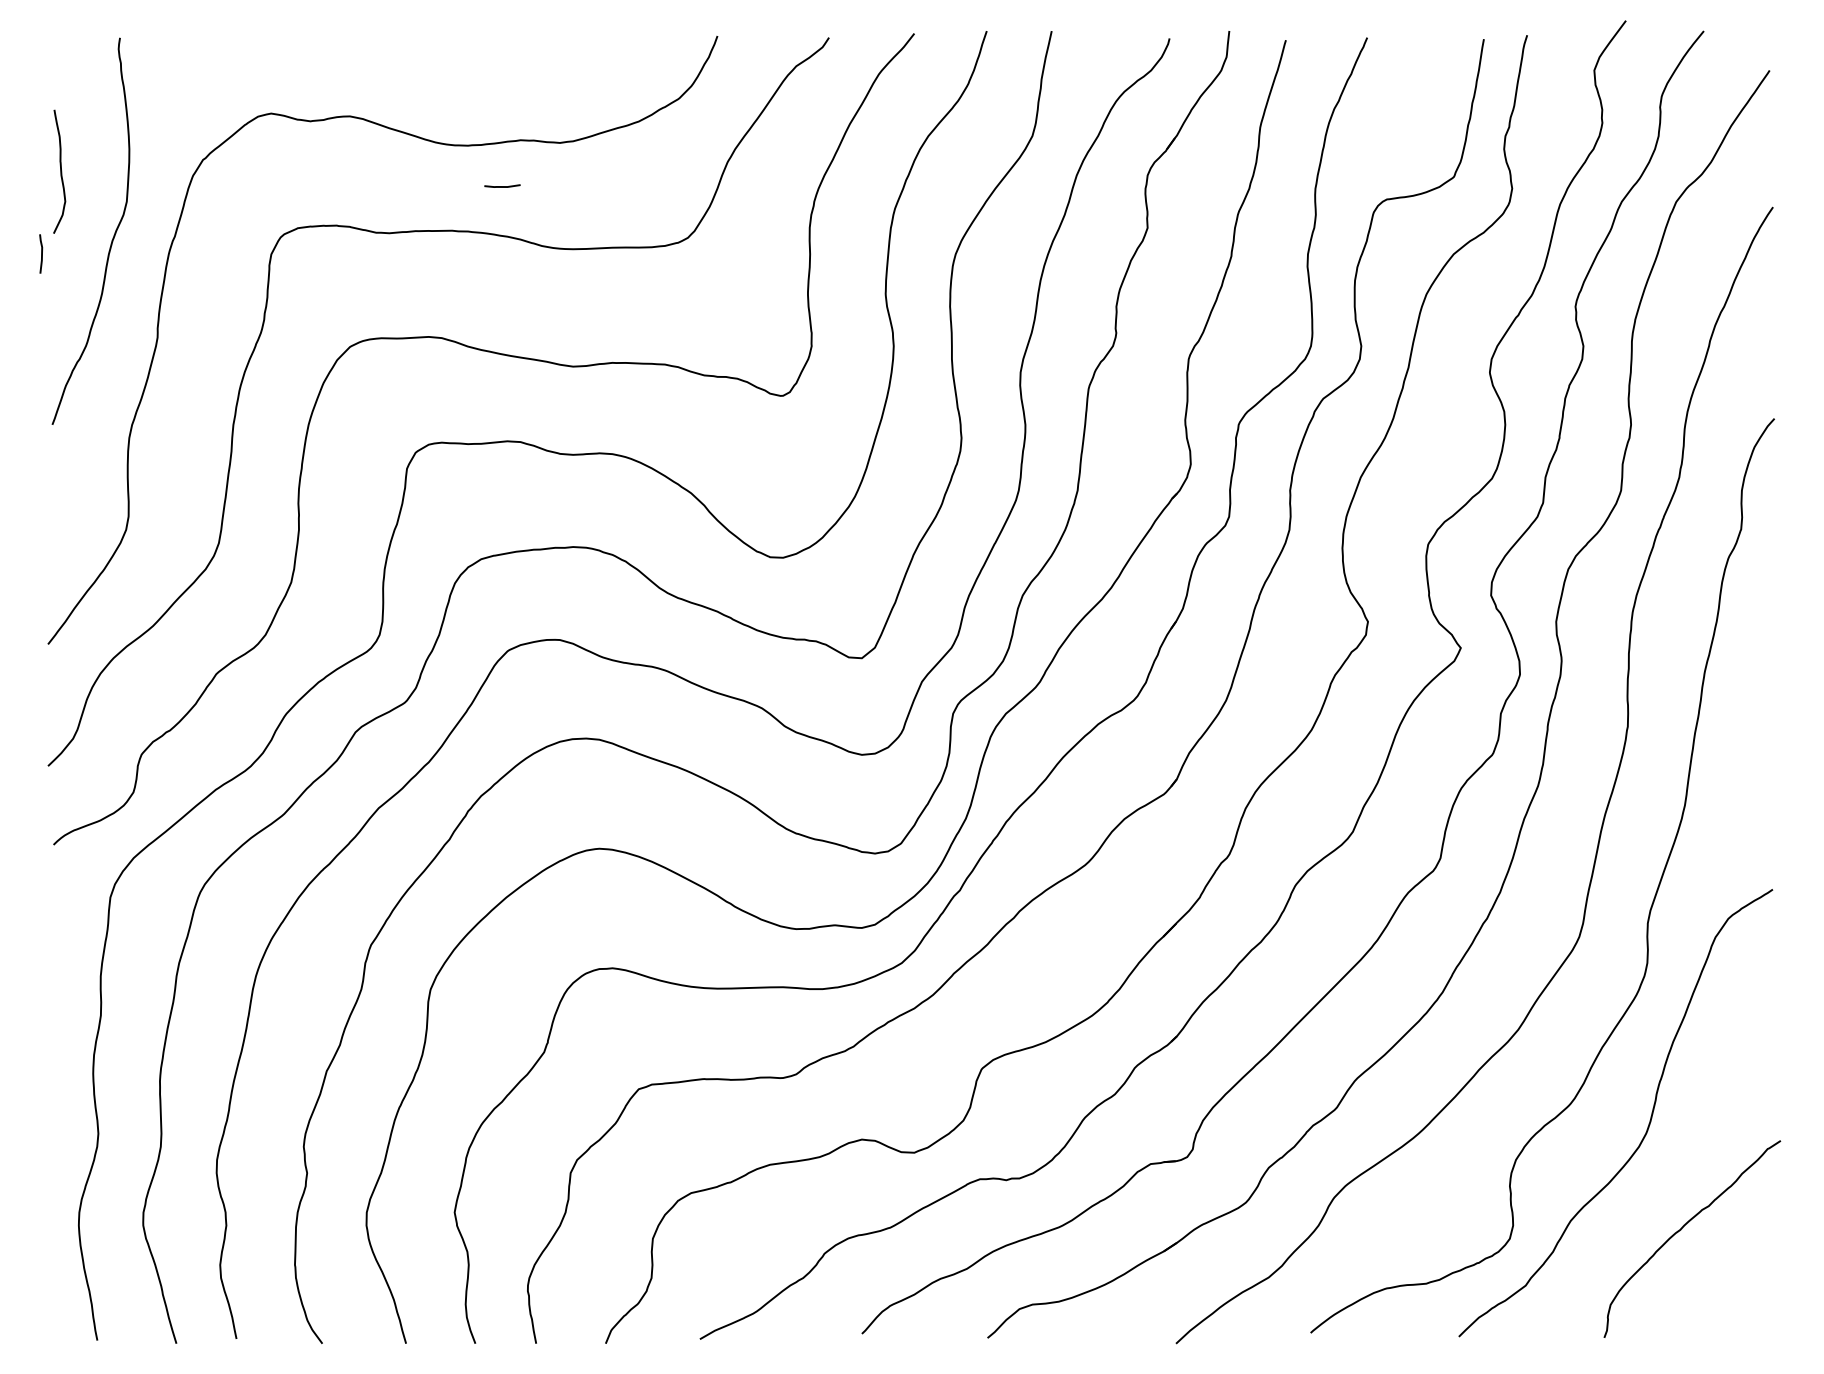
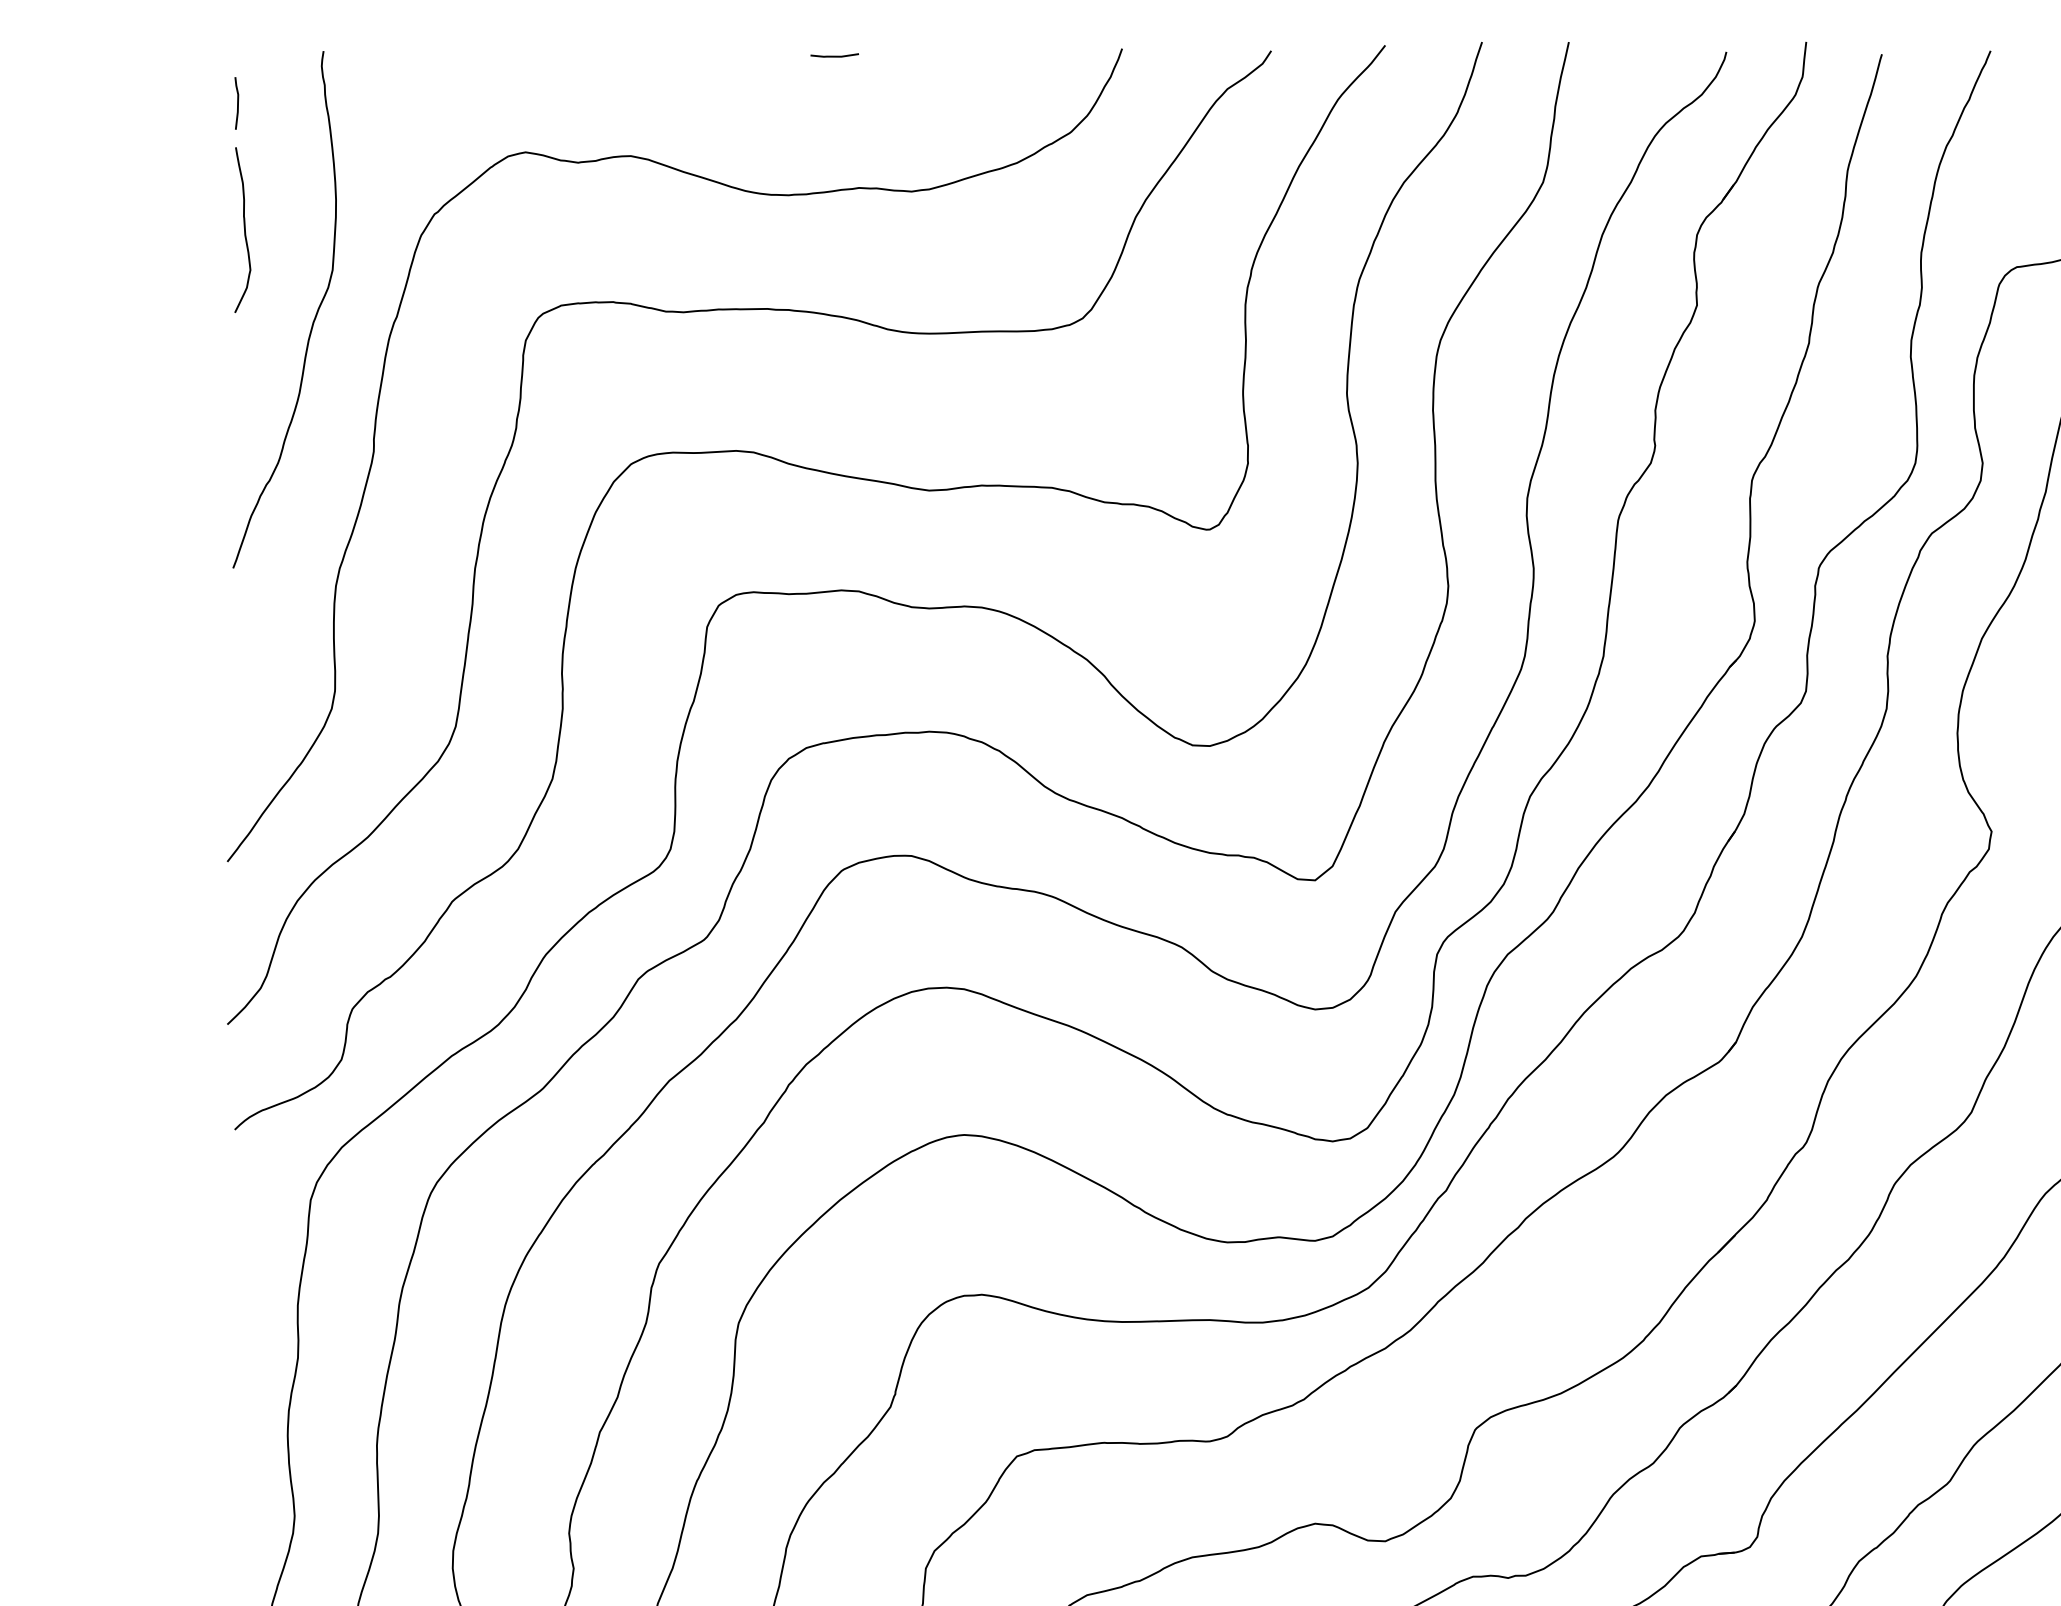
line: (502, 186) -> (834, 56), moved
line: (41, 253) -> (237, 102), moved

